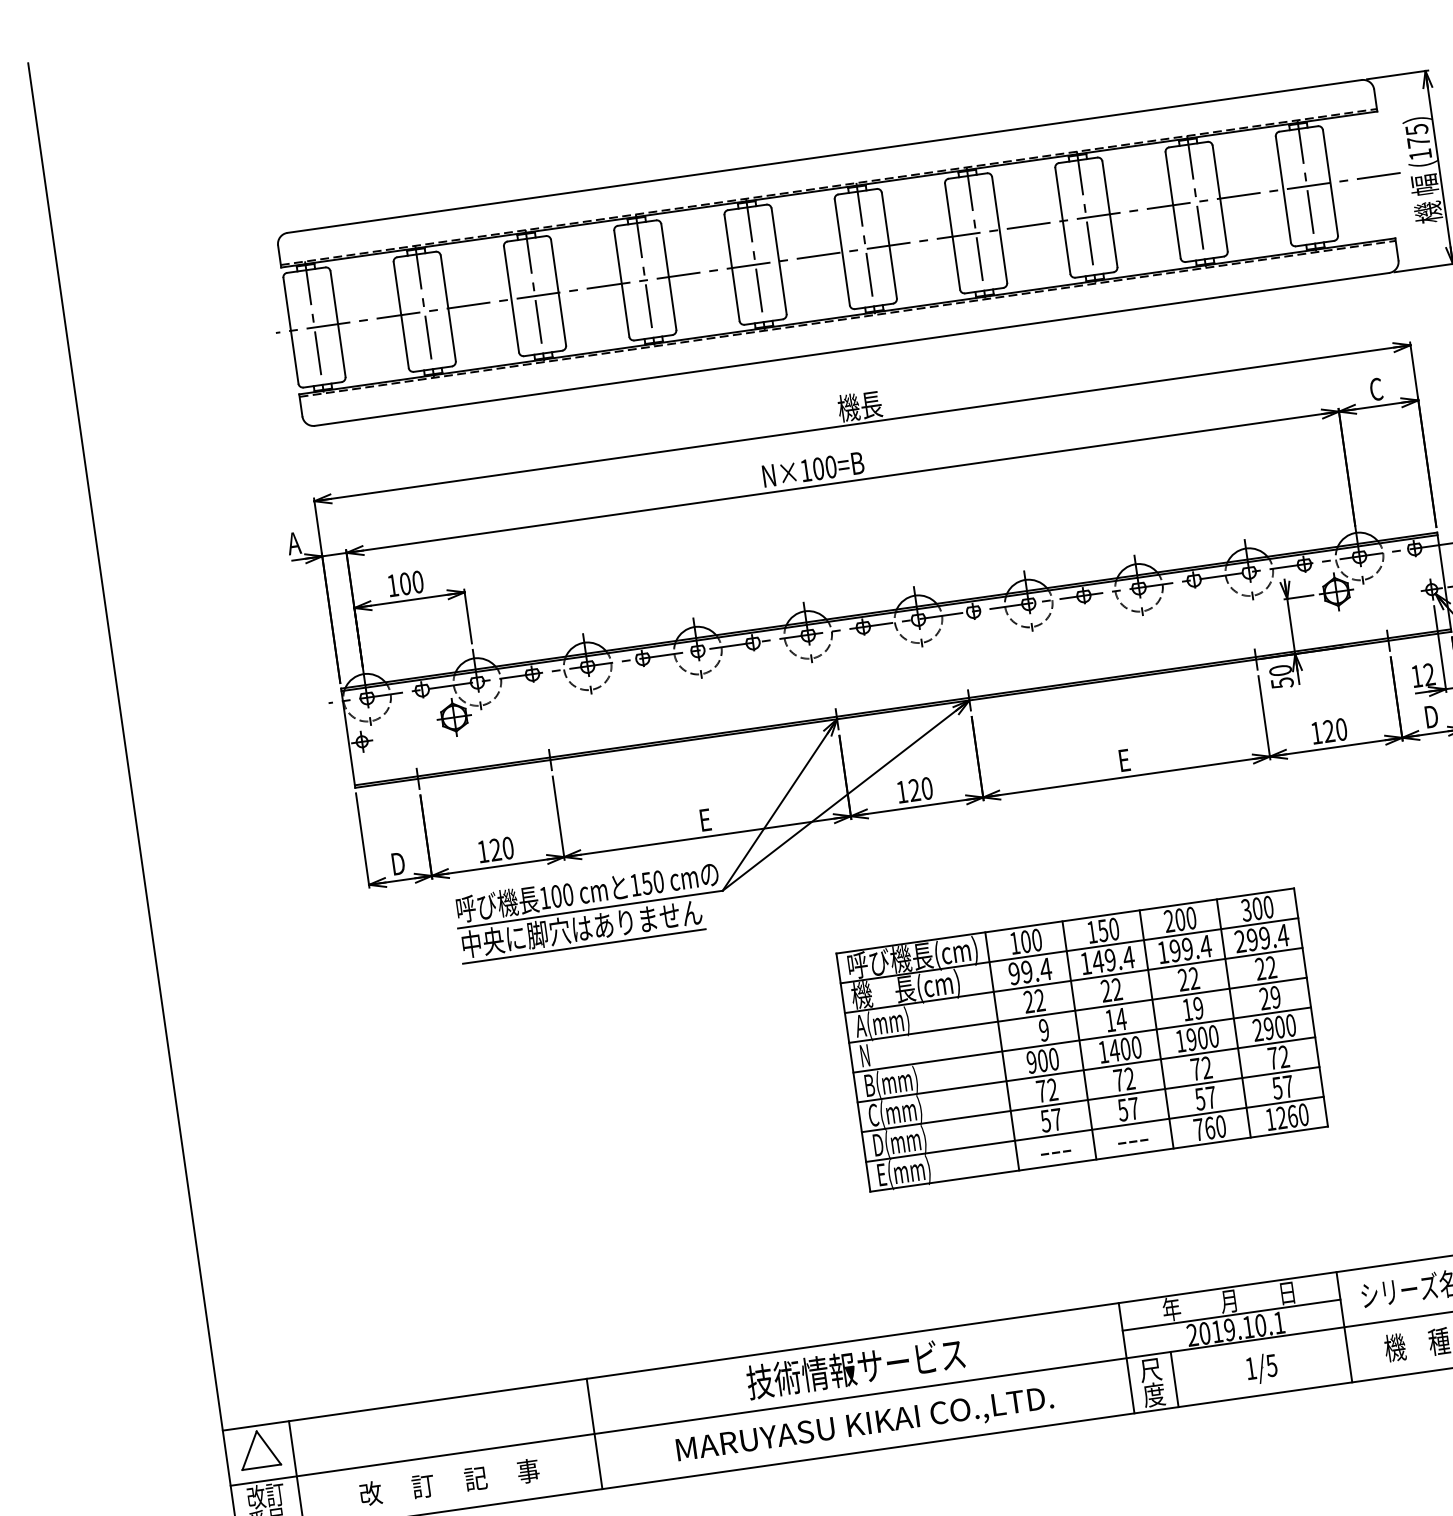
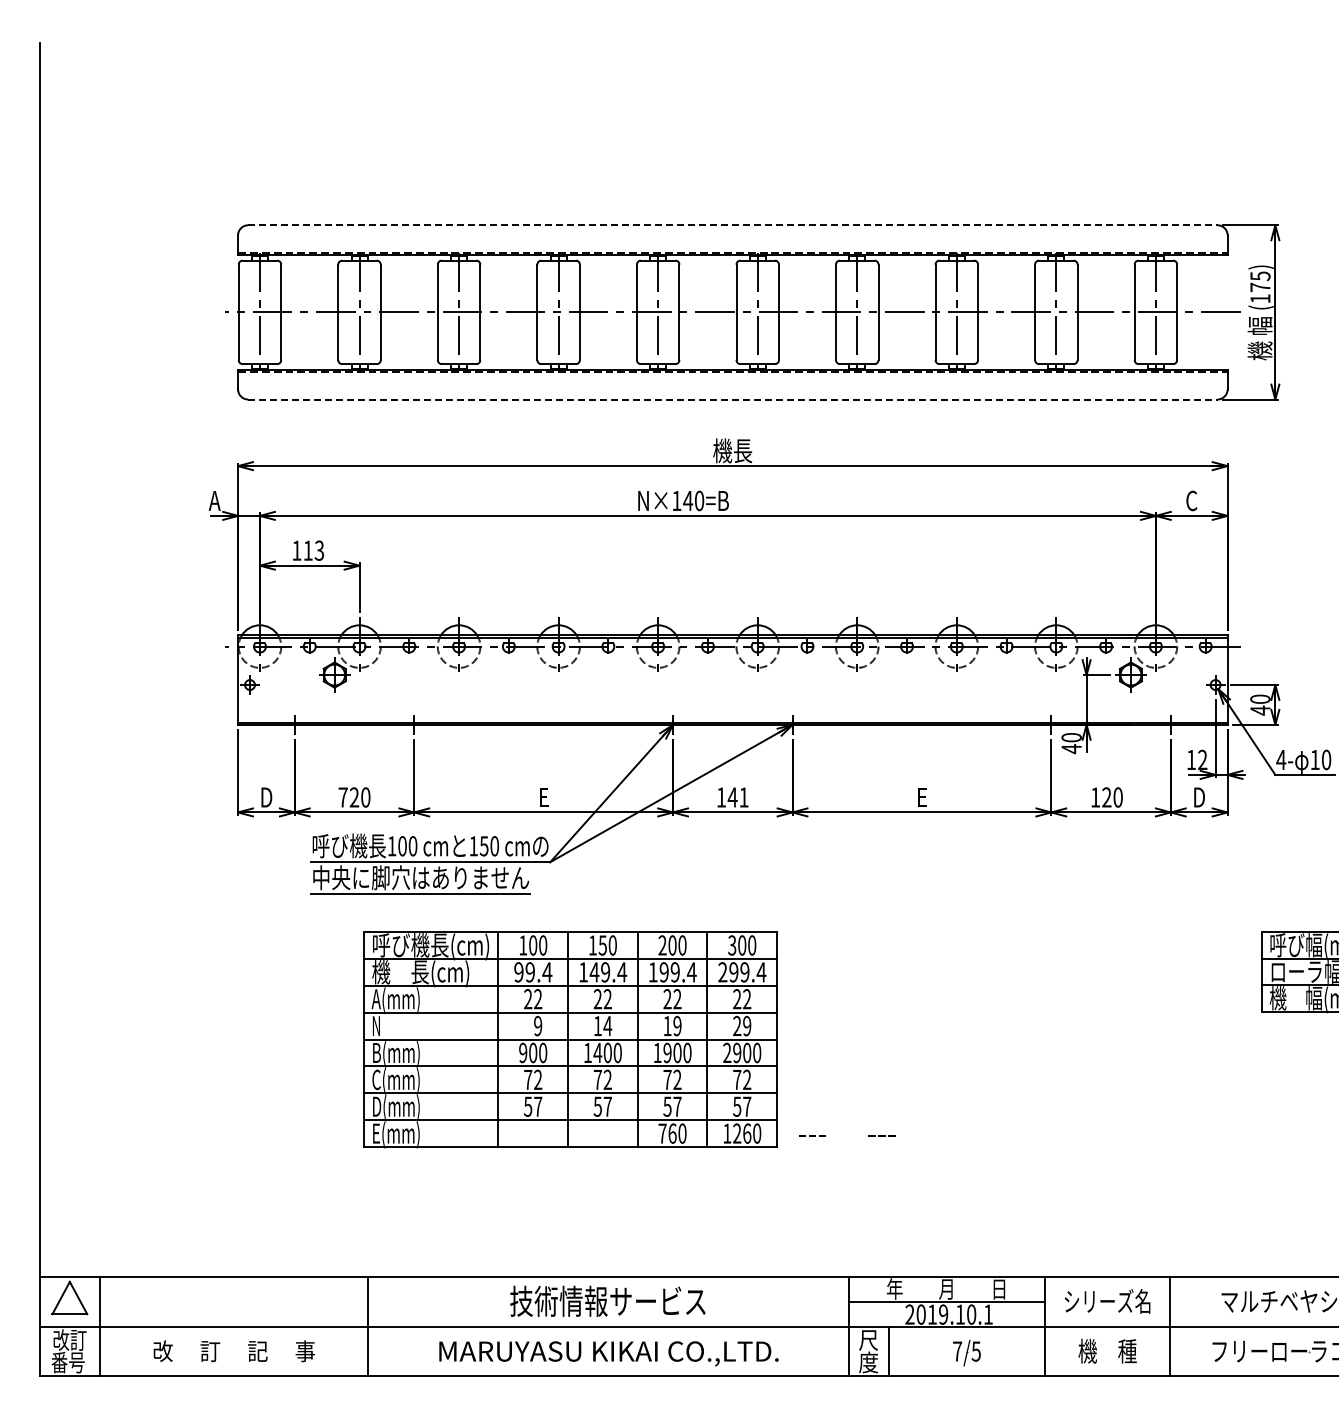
line: (824, 156) -> (732, 225), solid -> dashed
line: (851, 349) -> (732, 399), solid -> dashed
text: (818, 468) -> (688, 500), N×100=B -> N×140=B
text: (411, 582) -> (313, 550), 100 -> 113
text: (1282, 683) -> (1071, 749), 50 -> 40
text: (919, 789) -> (737, 797), 120 -> 141
text: (482, 851) -> (342, 797), 120 -> 720
part: (1082, 1039) -> (570, 1039), moved
text: (1250, 1368) -> (957, 1351), 1/5 -> 7/5

